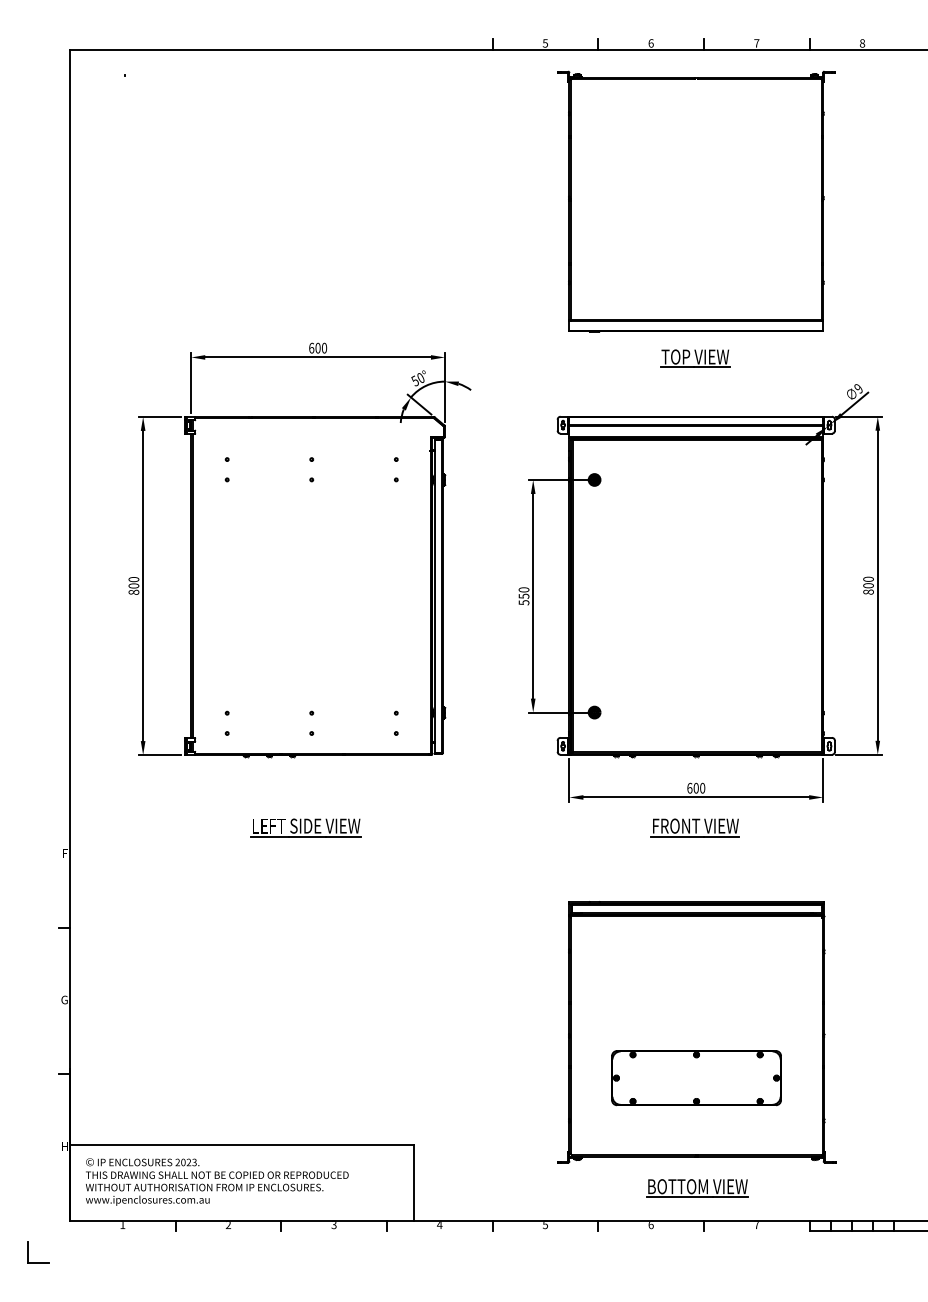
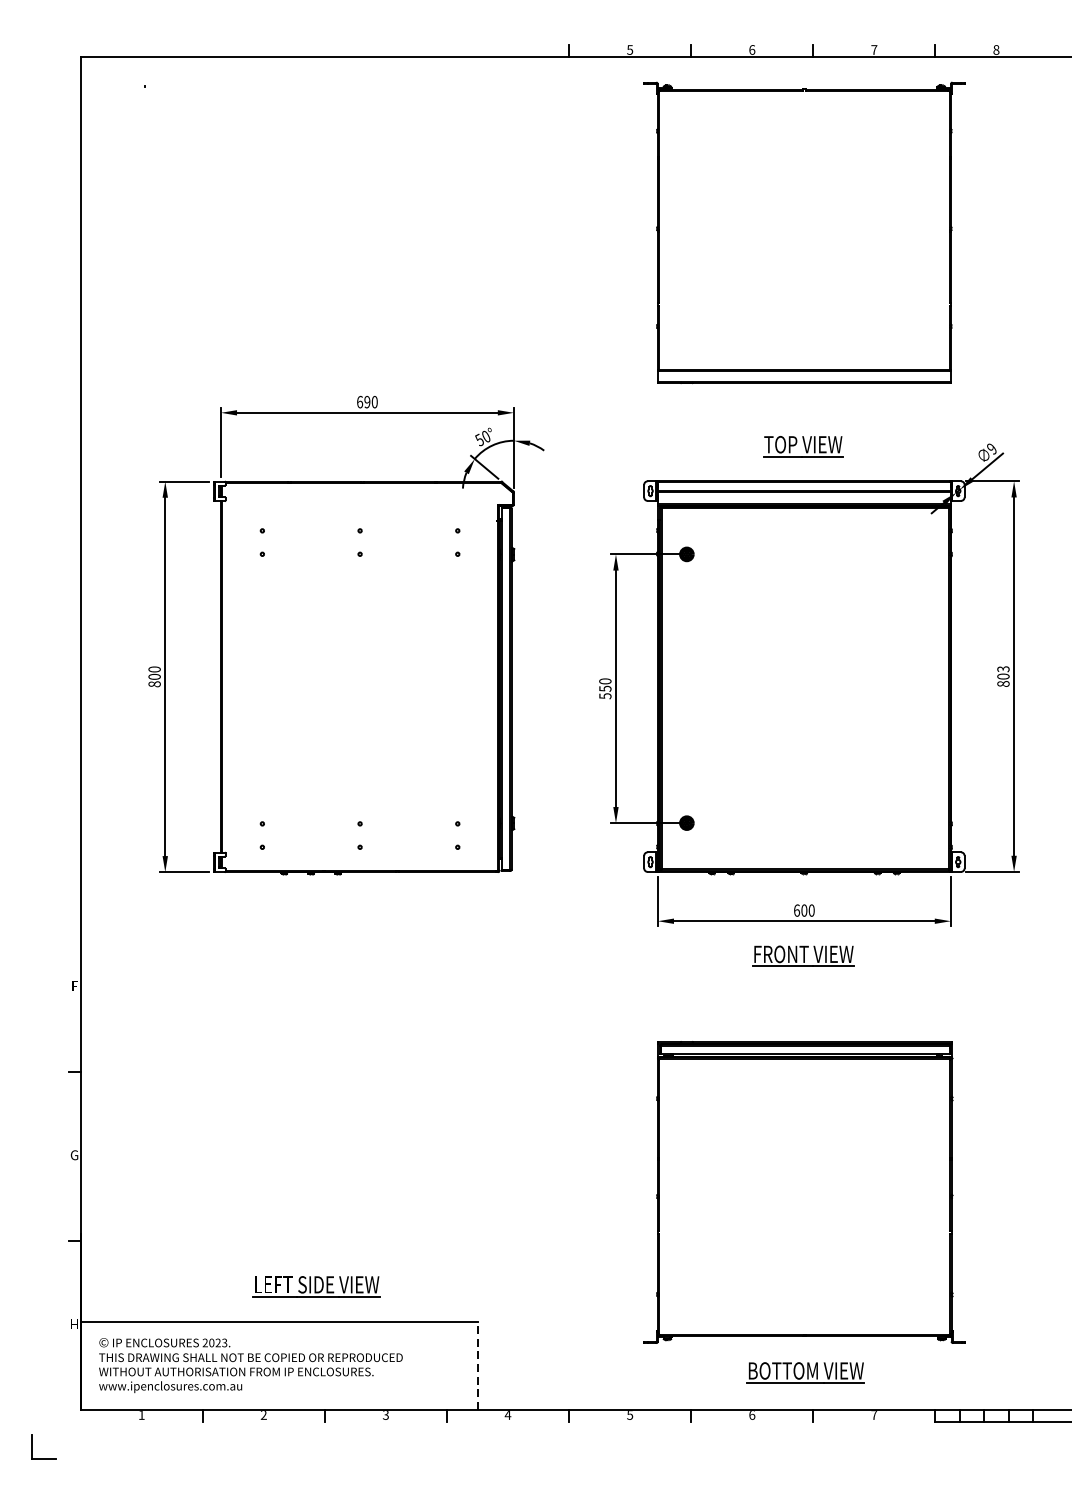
text: (317, 348) -> (366, 402), 600 -> 690
part: (695, 358) -> (803, 446), moved
text: (868, 578) -> (1003, 668), 800 -> 803
part: (305, 827) -> (315, 1286), moved
part: (696, 1078) -> (804, 1245), removed
line: (413, 1182) -> (477, 1366), solid -> dashed

